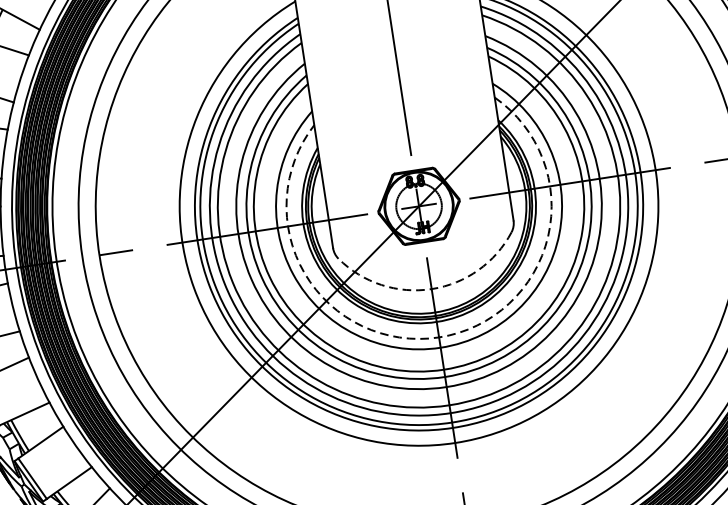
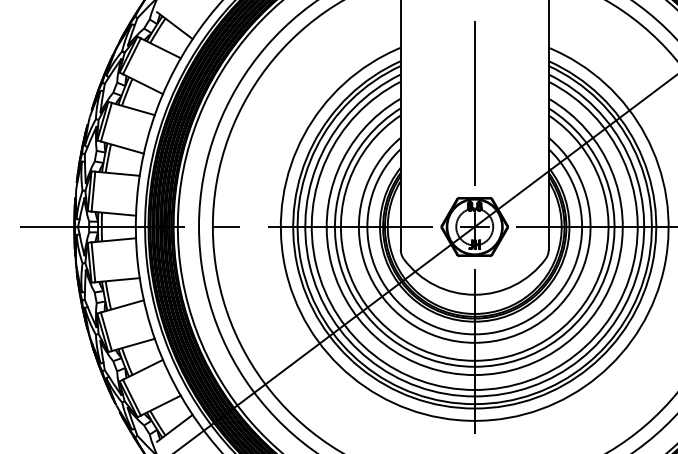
arc: (431, 288) -> (474, 294), dashed -> solid
arc: (438, 337) -> (474, 334), dashed -> solid

